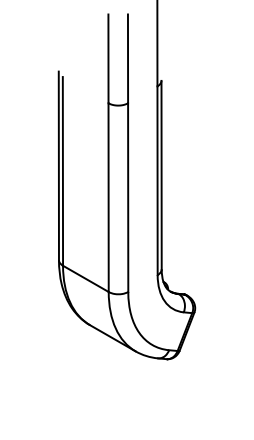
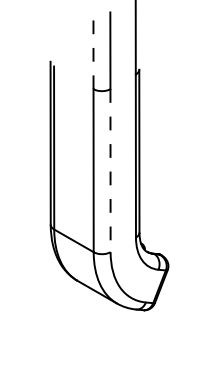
line: (108, 58) -> (93, 50), solid -> dashed
line: (128, 197) -> (110, 170), solid -> dashed

